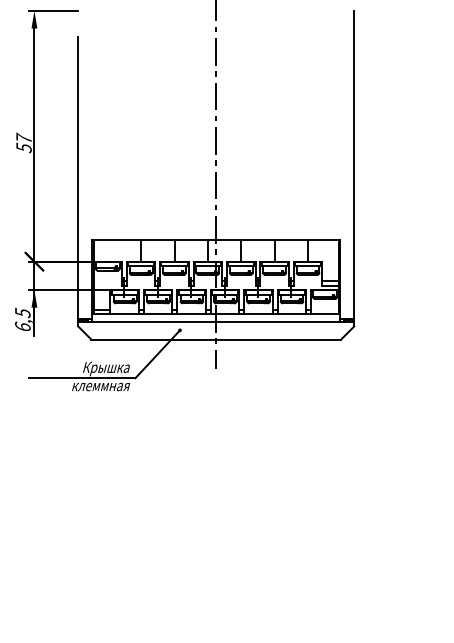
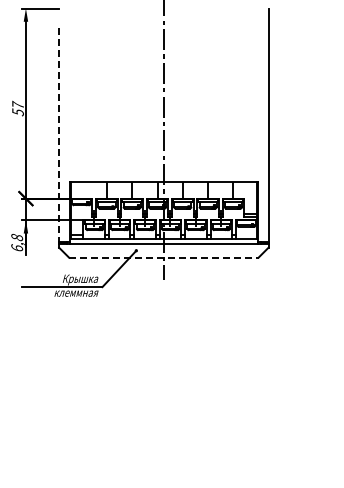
line: (78, 178) -> (59, 135), solid -> dashed
text: (21, 312) -> (16, 237), 6,5 -> 6,8
line: (215, 339) -> (163, 257), solid -> dashed

